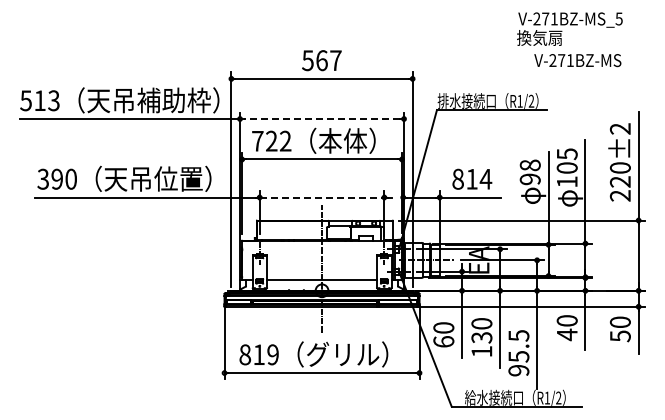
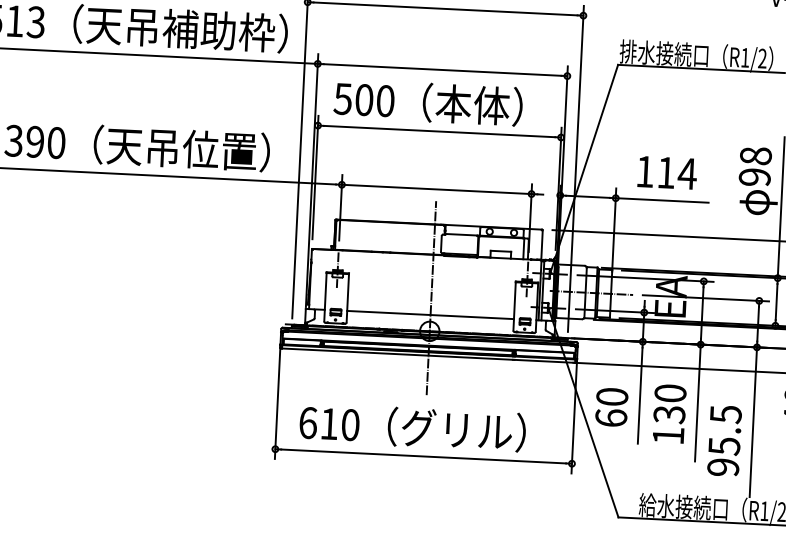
line: (321, 119) -> (441, 70), dashed -> solid
text: (271, 140) -> (364, 98), 722 -> 500
text: (457, 178) -> (644, 170), 814 -> 114
line: (322, 197) -> (437, 189), dashed -> solid
text: (258, 354) -> (328, 423), 819 -> 610

